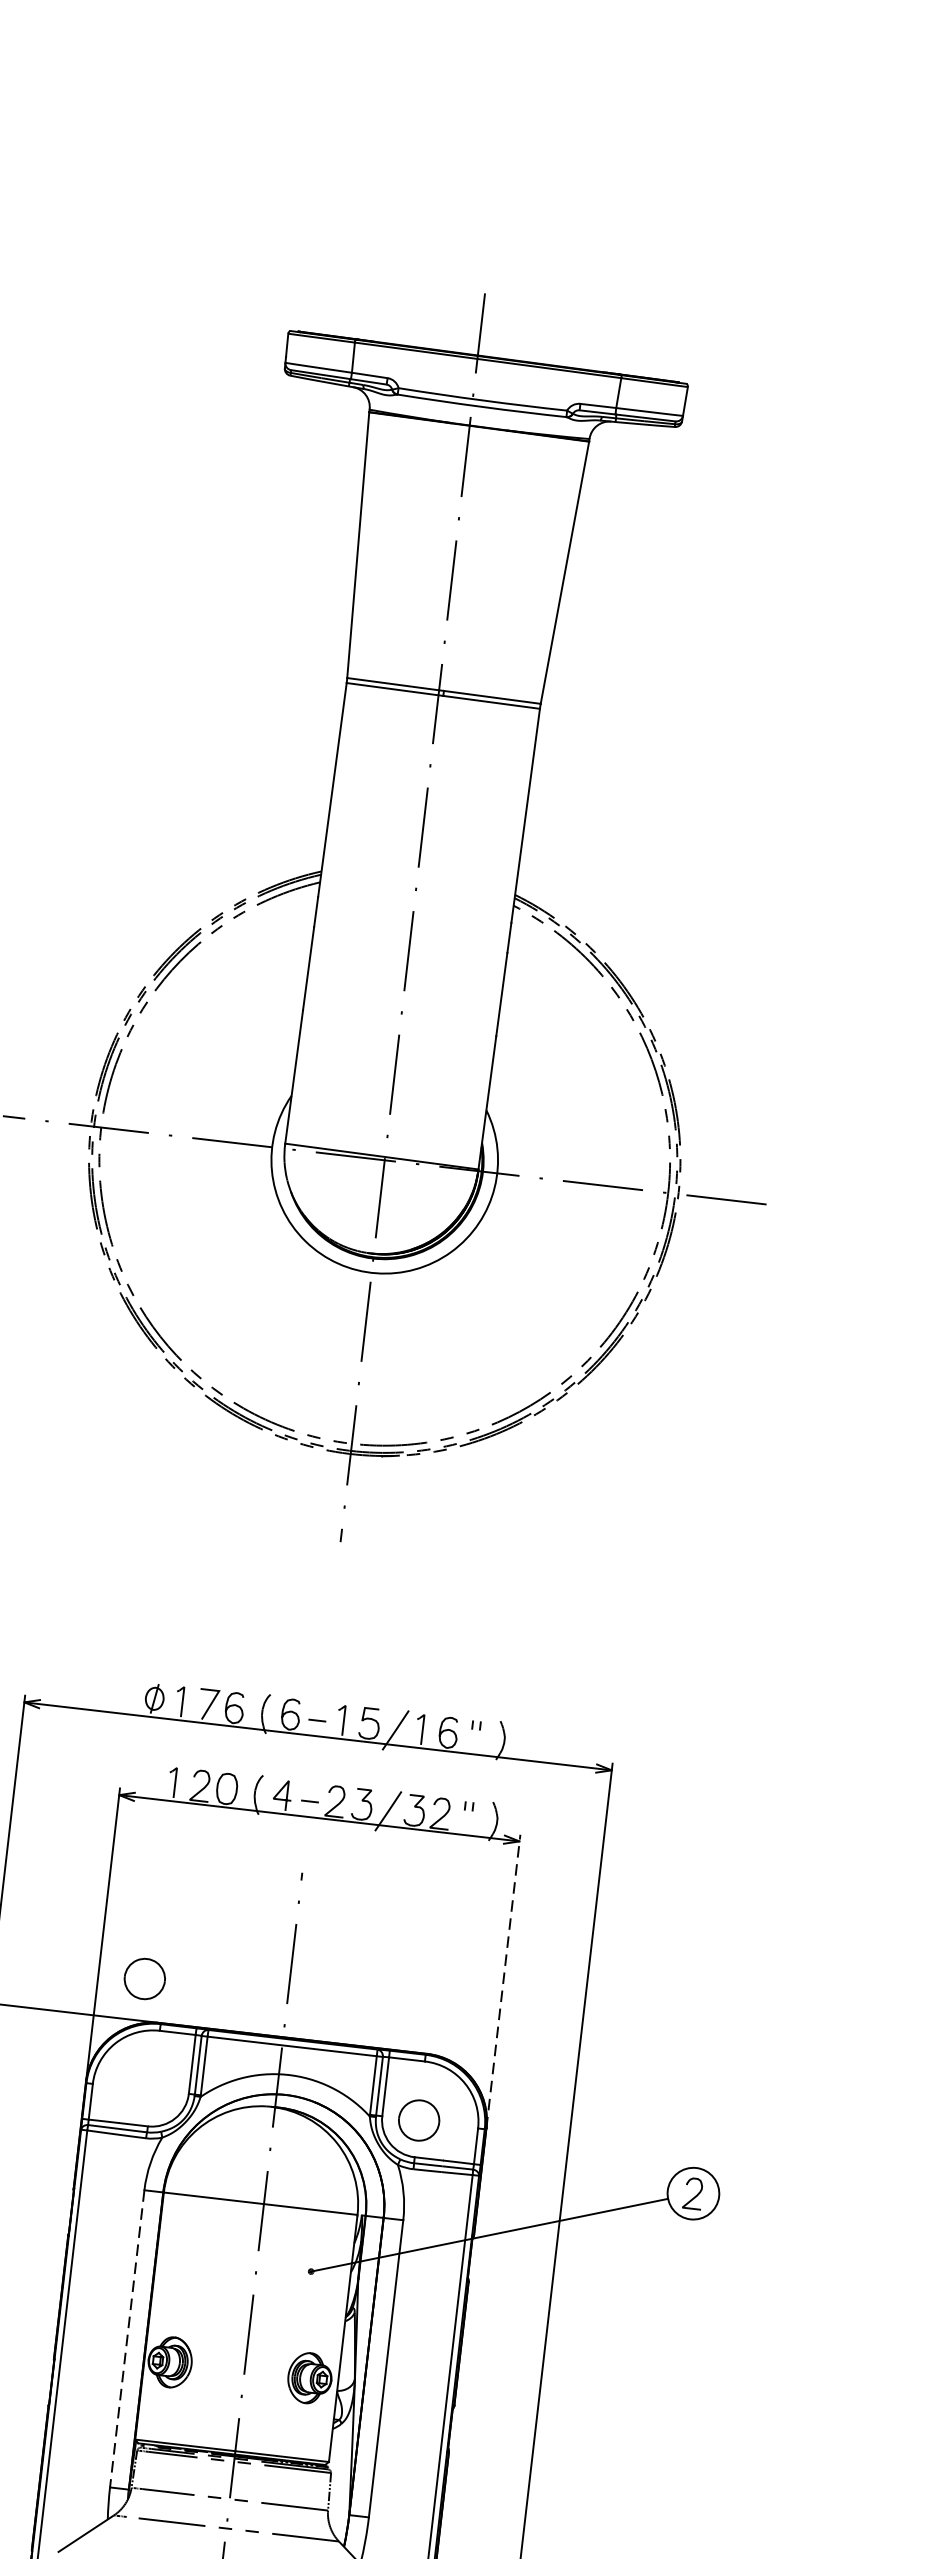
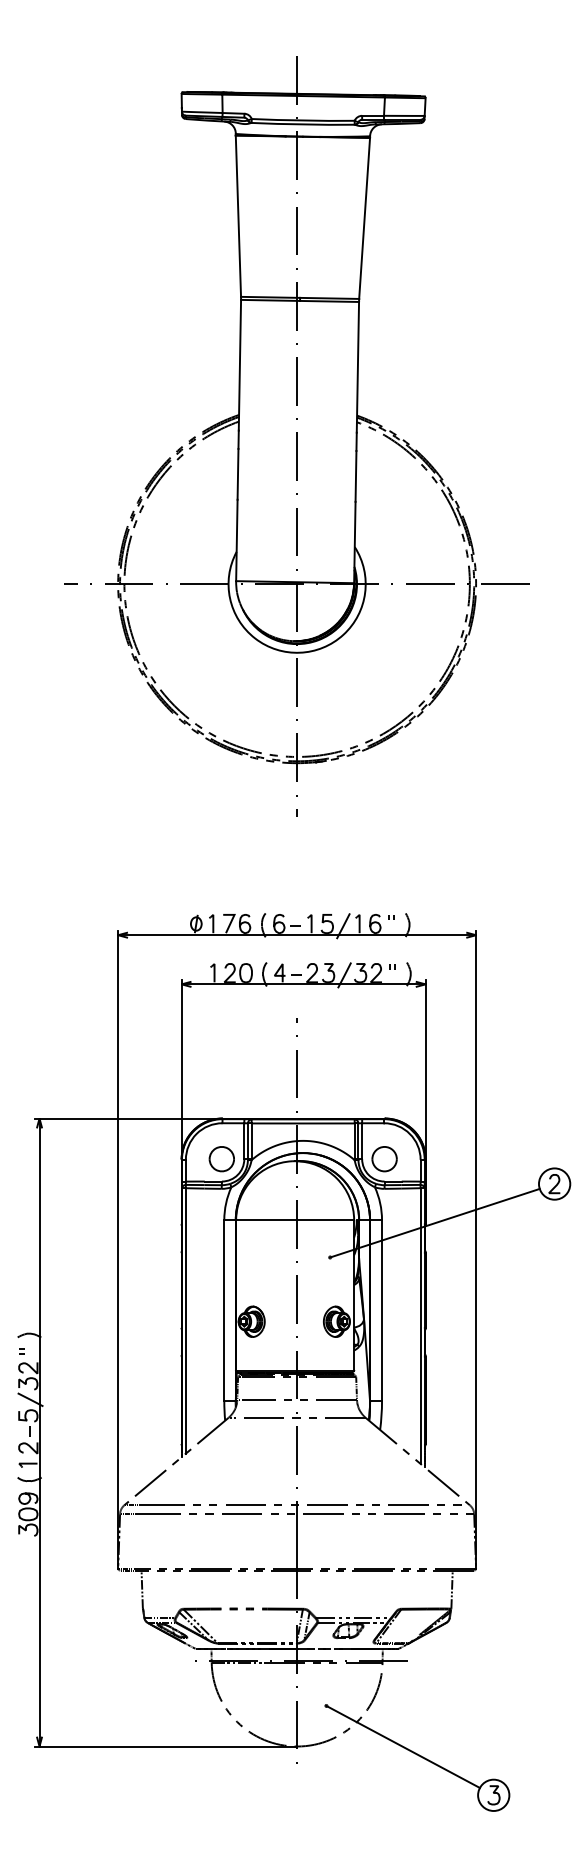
part: (144, 1979) -> (221, 1159), moved
line: (503, 1981) -> (425, 1069), dashed -> solid
line: (127, 2338) -> (224, 1310), dashed -> solid

